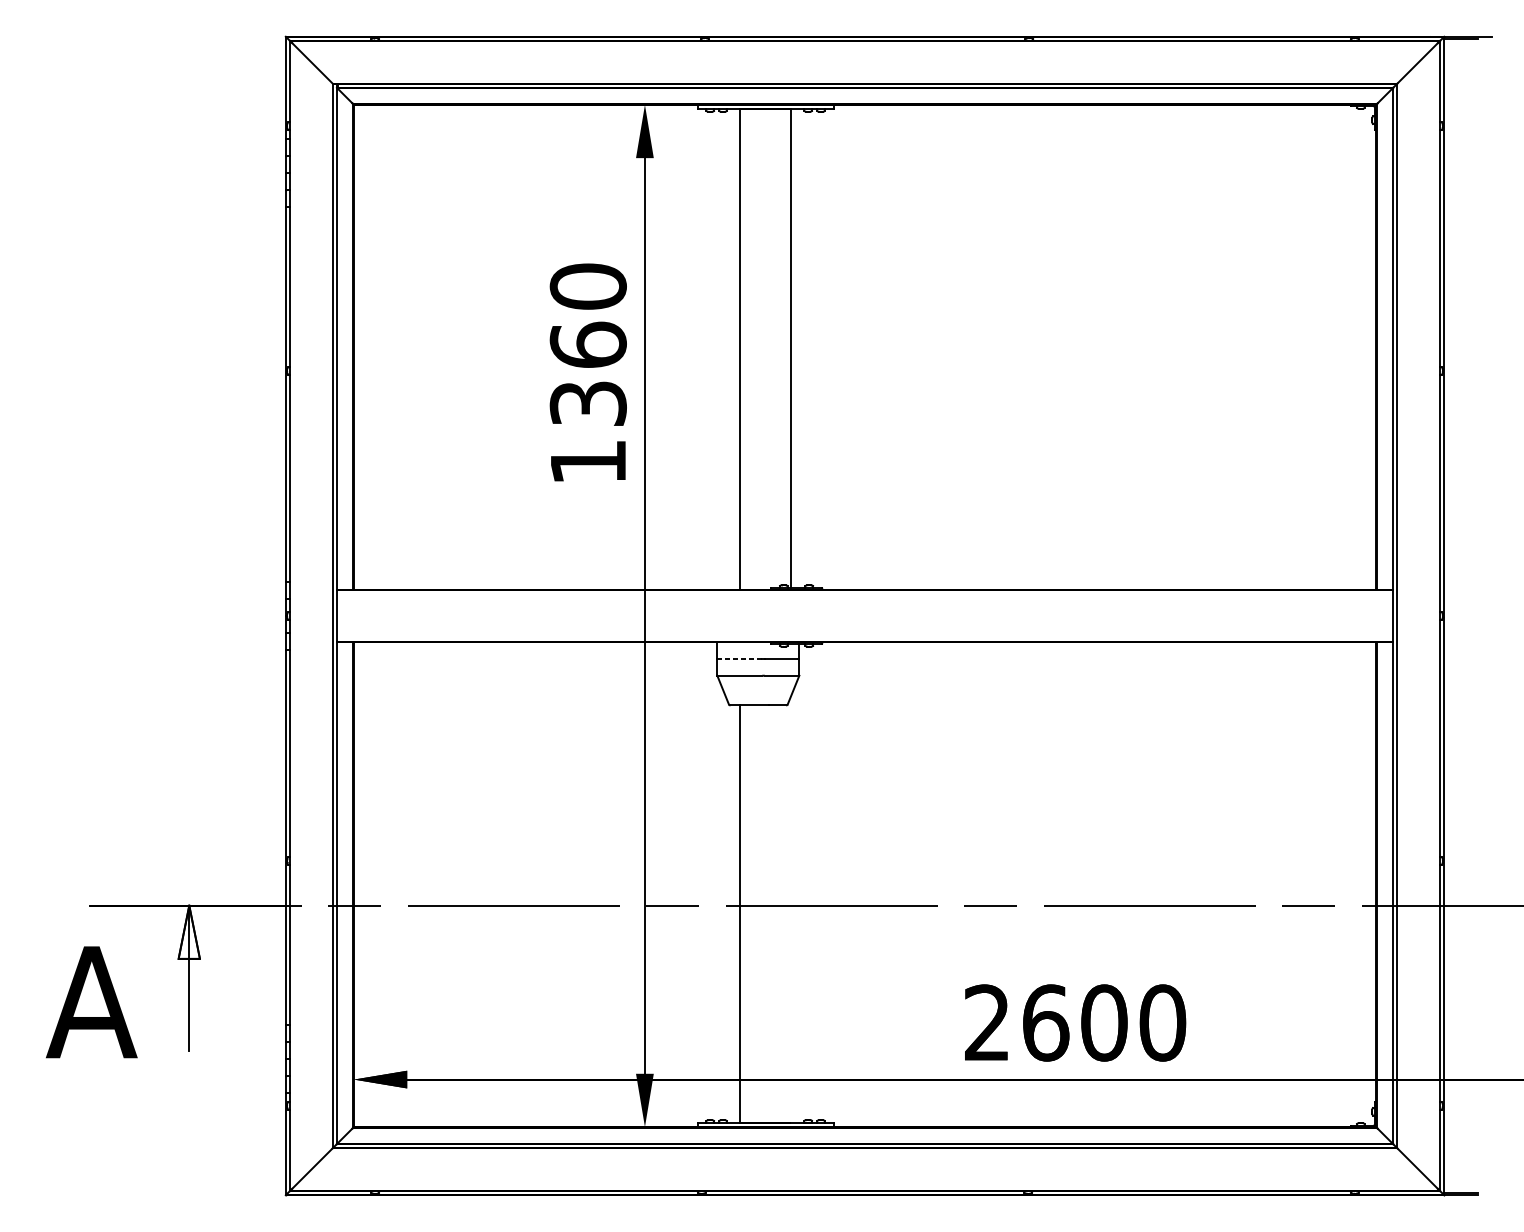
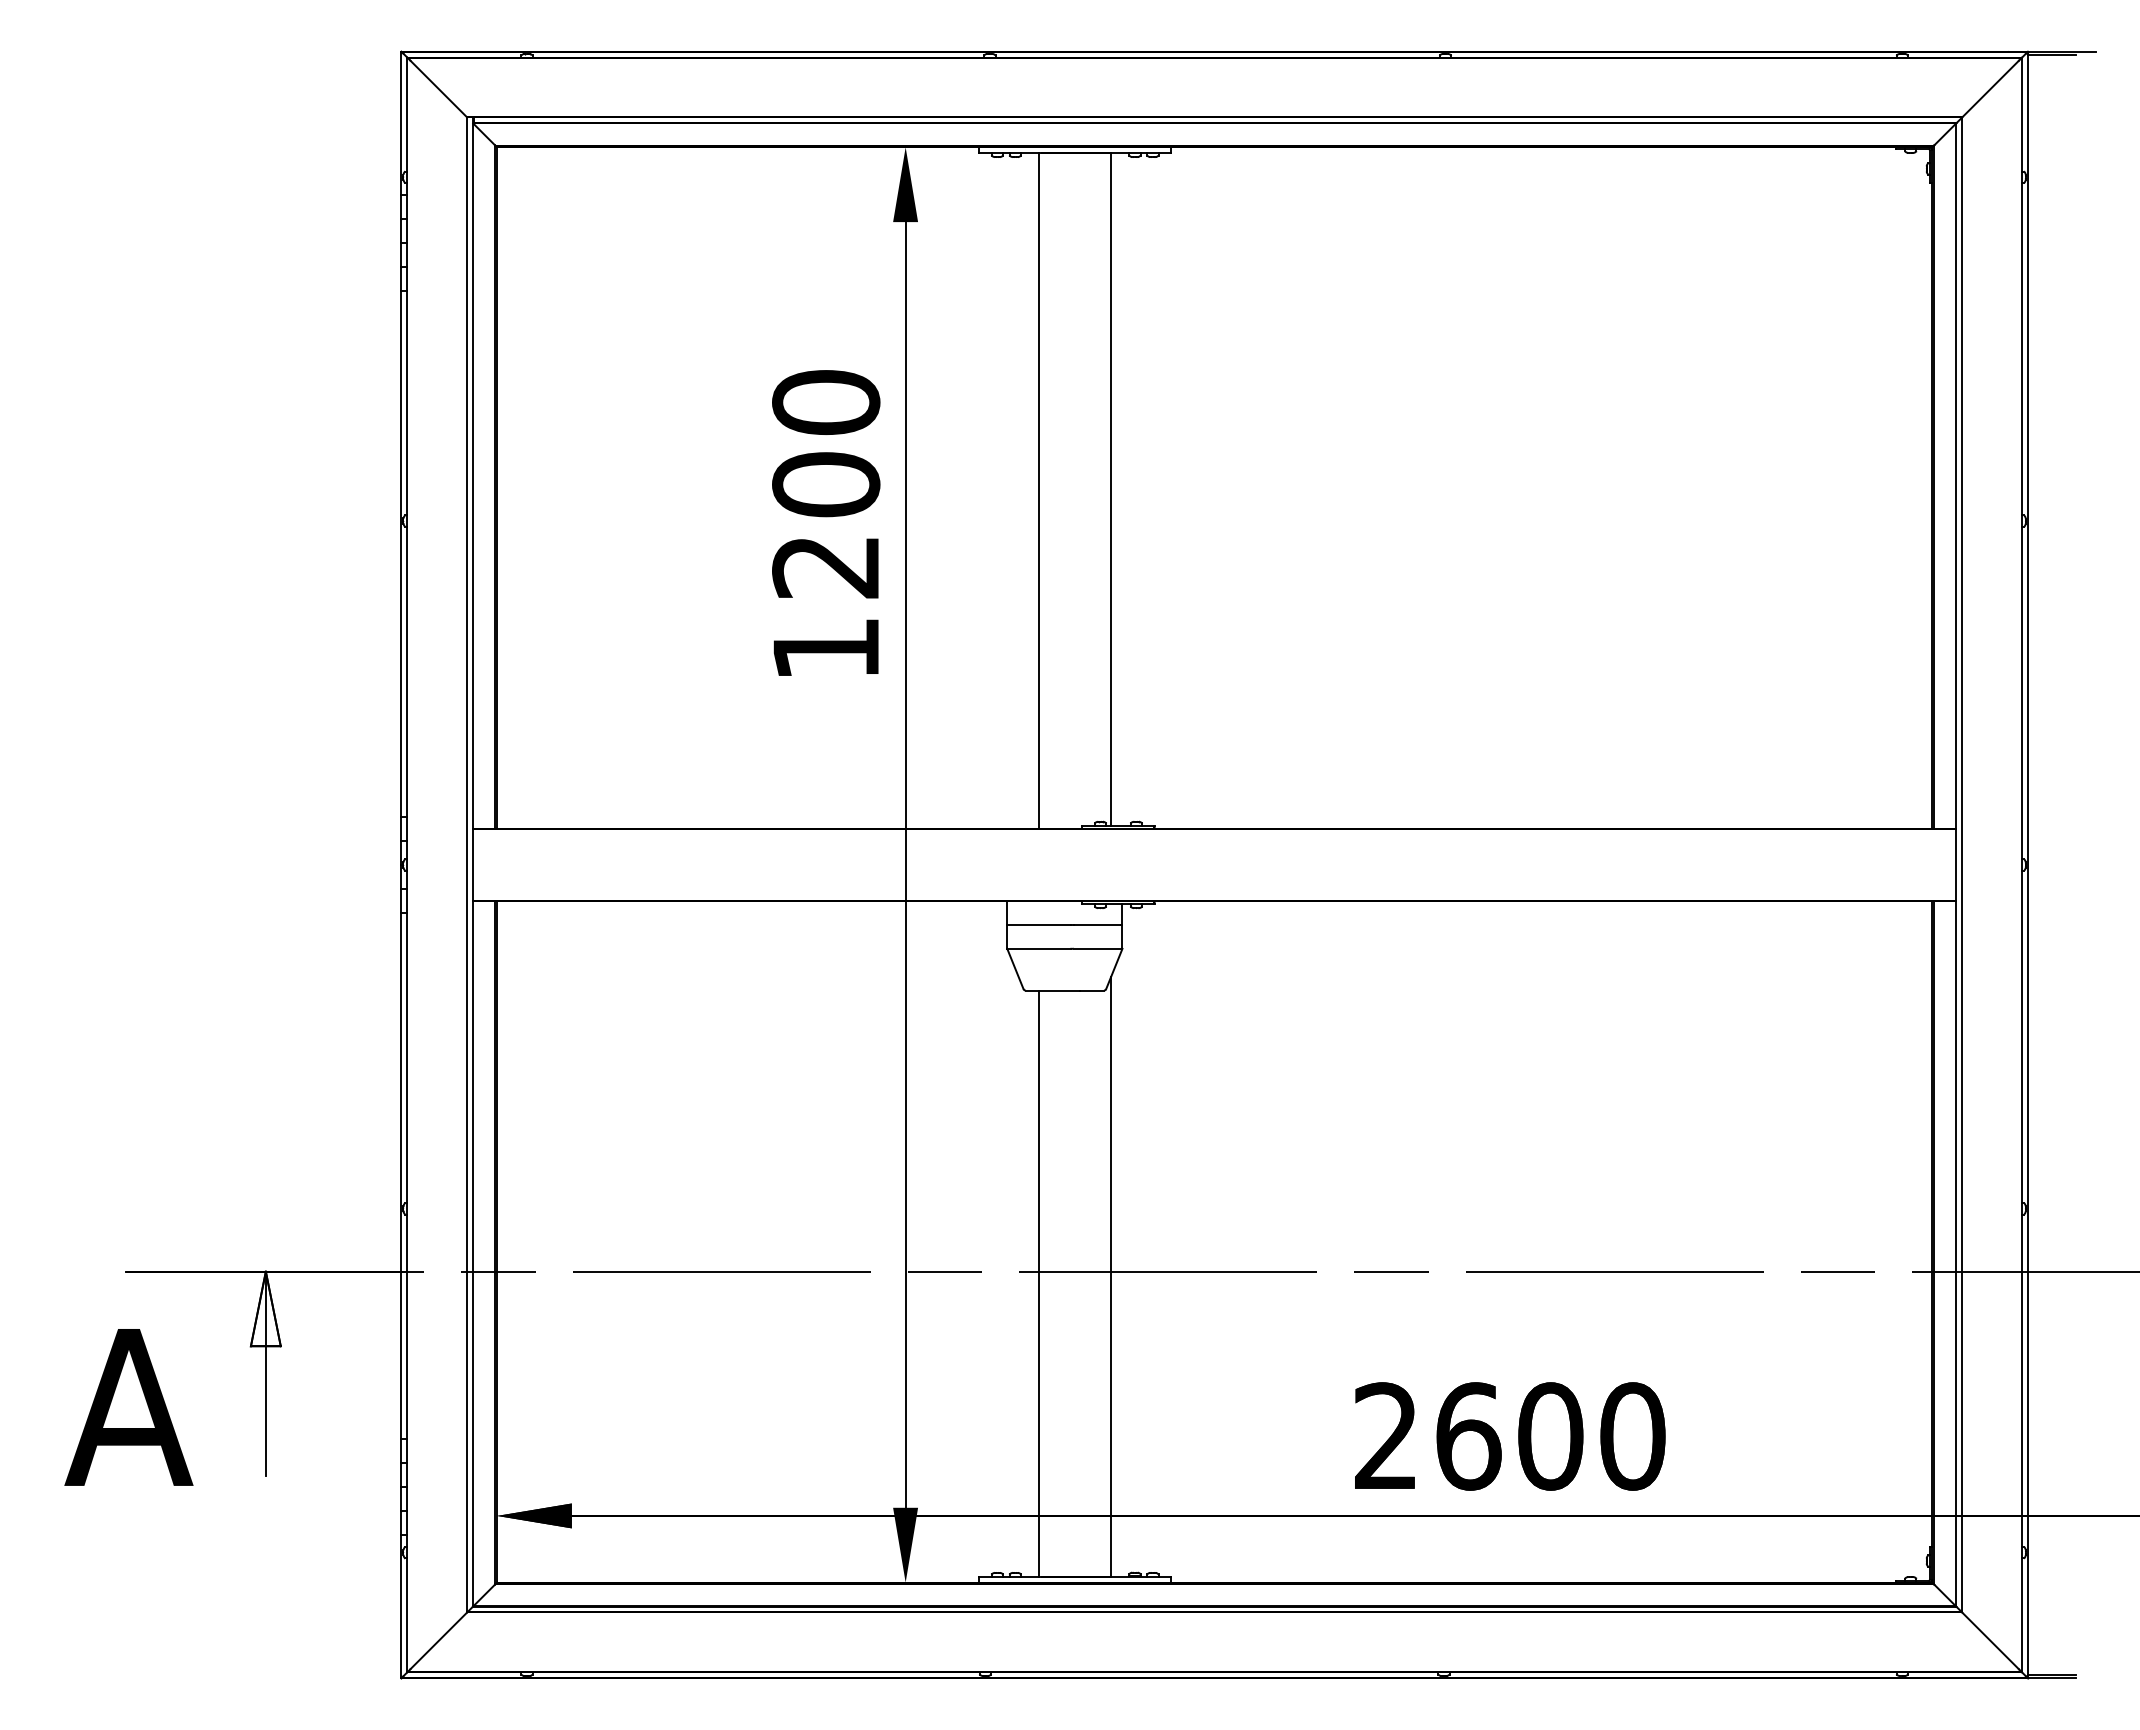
text: (588, 373) -> (826, 524), 1360 -> 1200
line: (740, 658) -> (1039, 924), dashed -> solid
line: (791, 909) -> (1111, 1276), added

